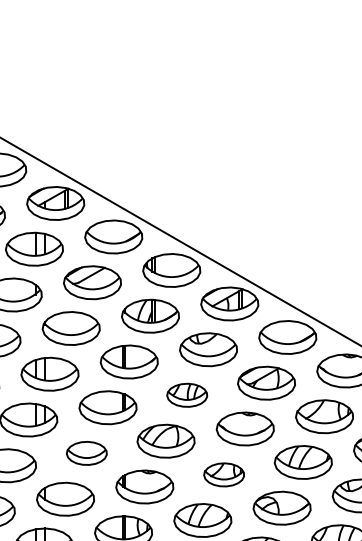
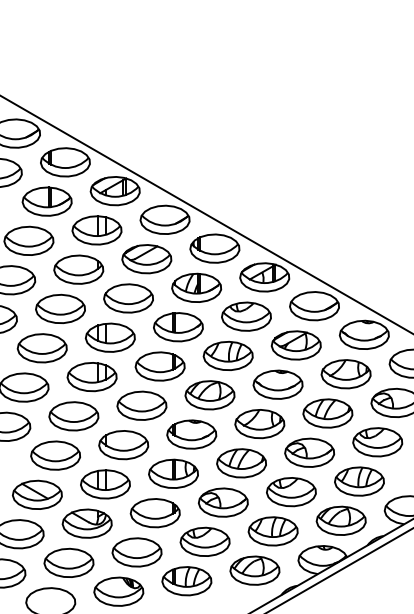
part: (186, 394) -> (227, 355), size x1.43
part: (86, 453) -> (141, 405), size x1.43
part: (223, 475) -> (259, 424), size x1.43

